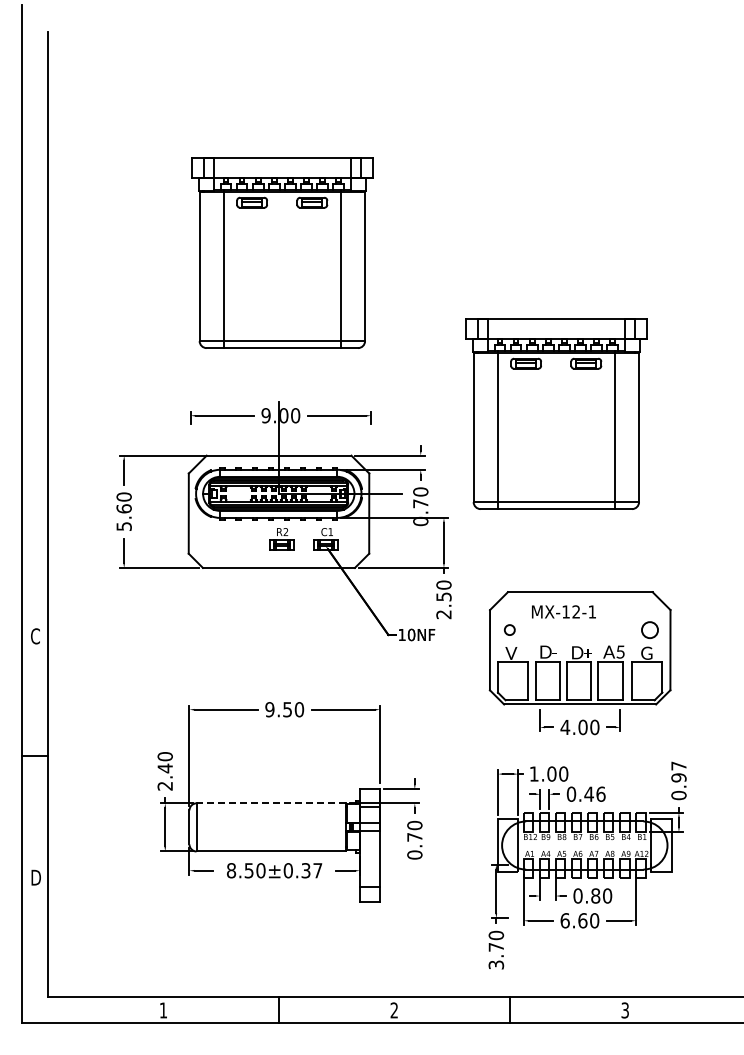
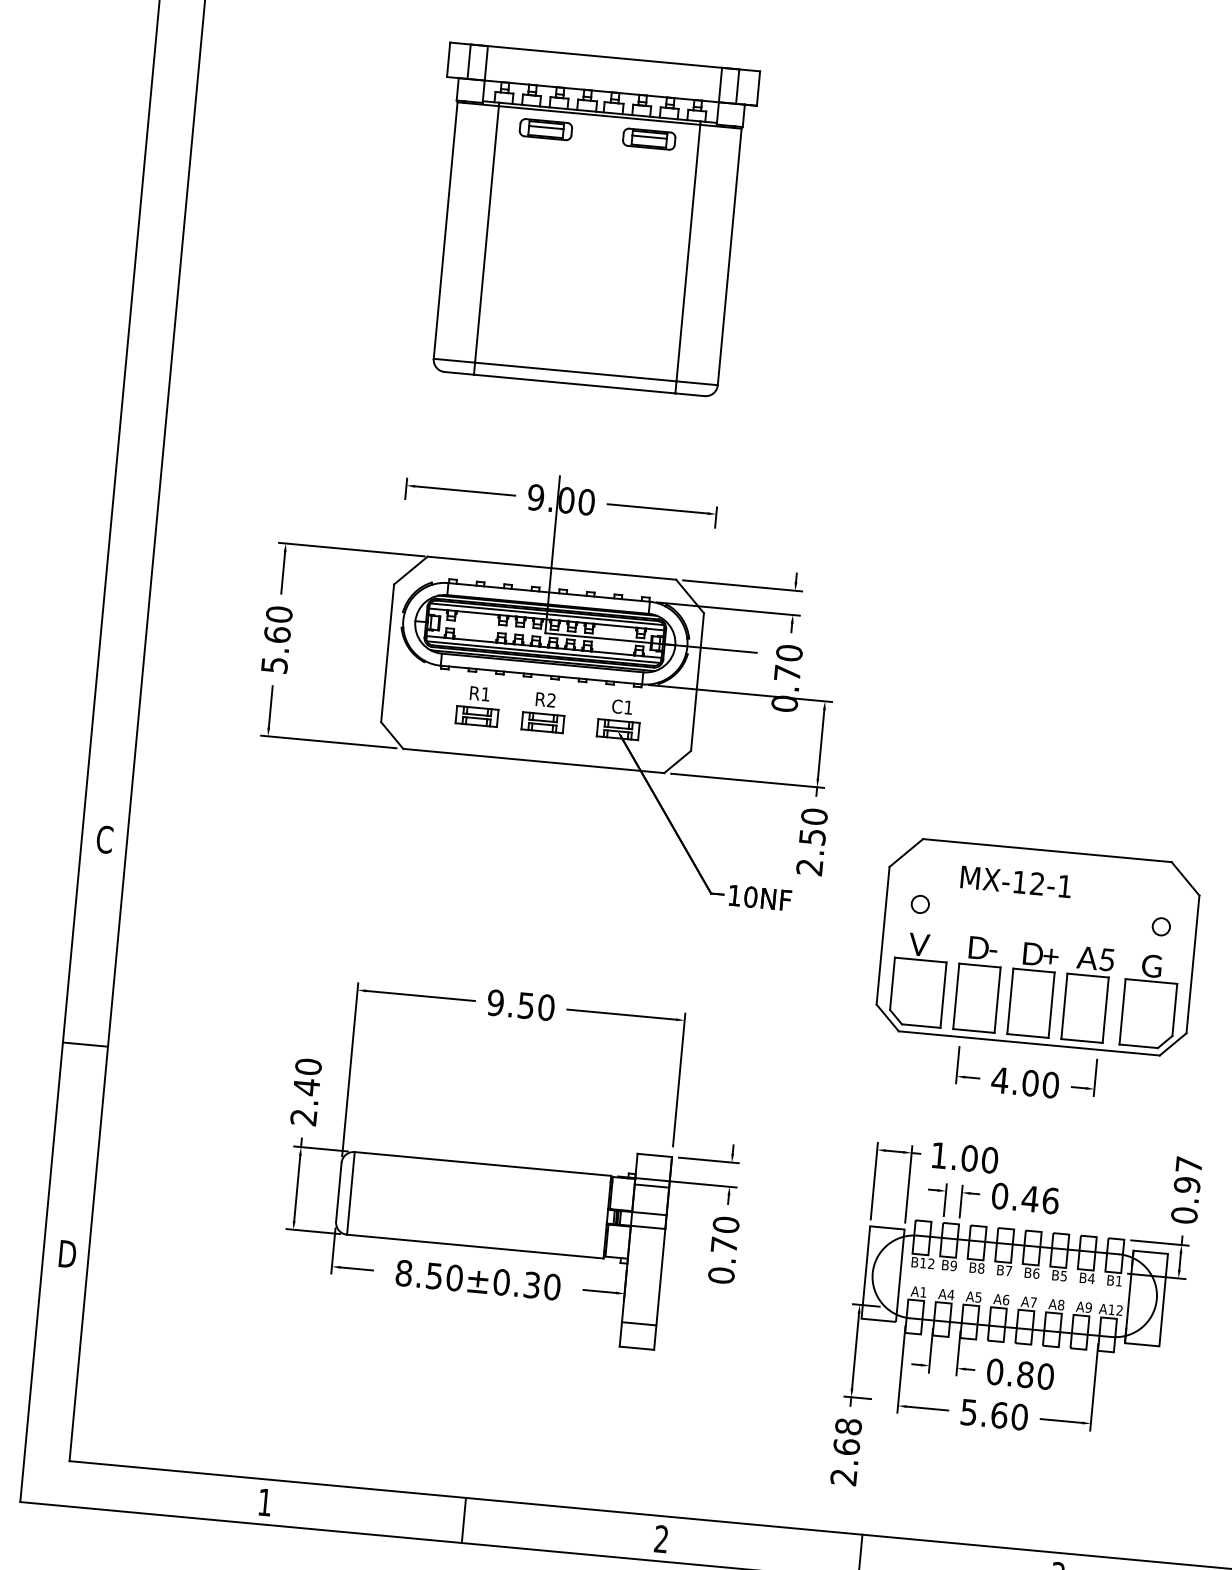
part: (556, 413) -> (1034, 539), removed
part: (243, 539) -> (477, 706), added
circle: (650, 629) -> (1161, 925), size x0.62
line: (271, 803) -> (483, 1164), dashed -> solid
text: (317, 870) -> (551, 1286), 8.50±0.37 -> 8.50±0.30
text: (564, 920) -> (967, 1411), 6.60 -> 5.60
text: (496, 949) -> (846, 1450), 3.70 -> 2.68

